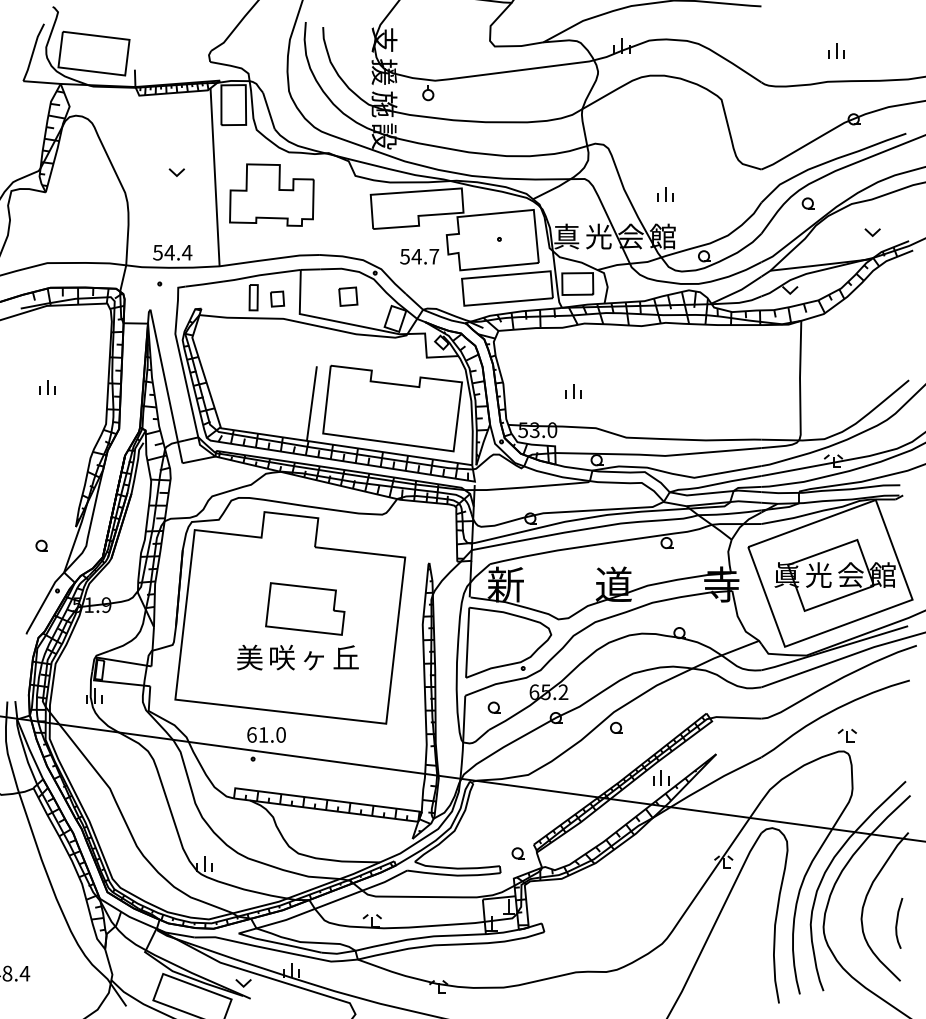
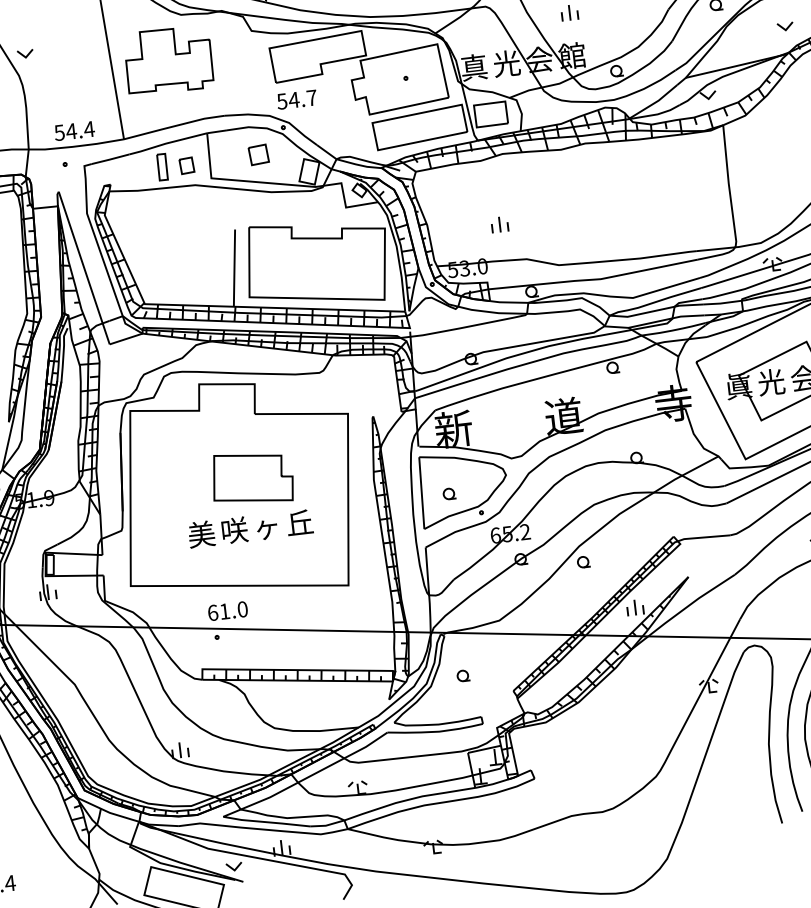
part: (176, 172) -> (25, 54), moved
text: (419, 256) -> (296, 99), moved
part: (493, 707) -> (448, 493), moved
part: (517, 853) -> (462, 676), moved

